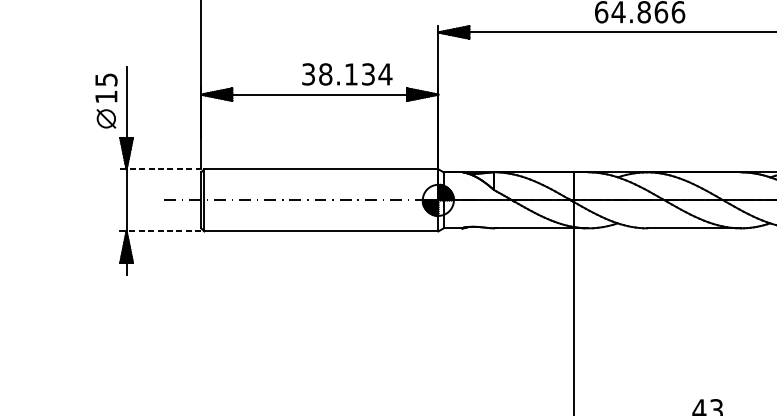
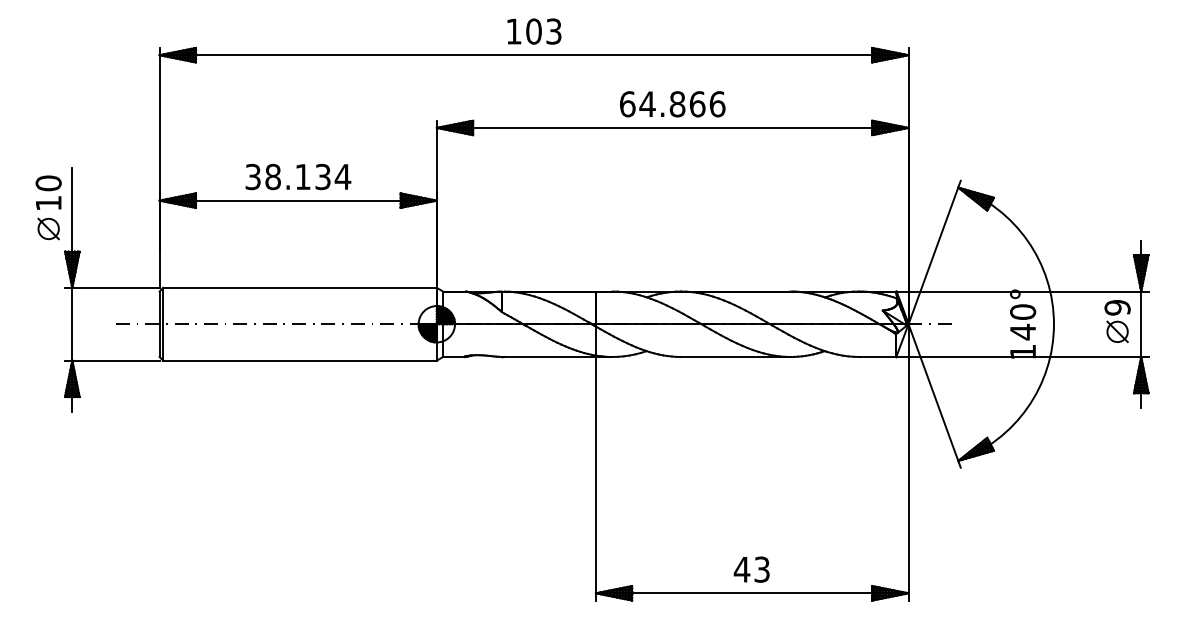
text: (347, 73) -> (298, 176), moved
text: (106, 79) -> (48, 183), 15 -> 10
line: (160, 168) -> (112, 287), dashed -> solid
line: (163, 231) -> (115, 360), dashed -> solid

